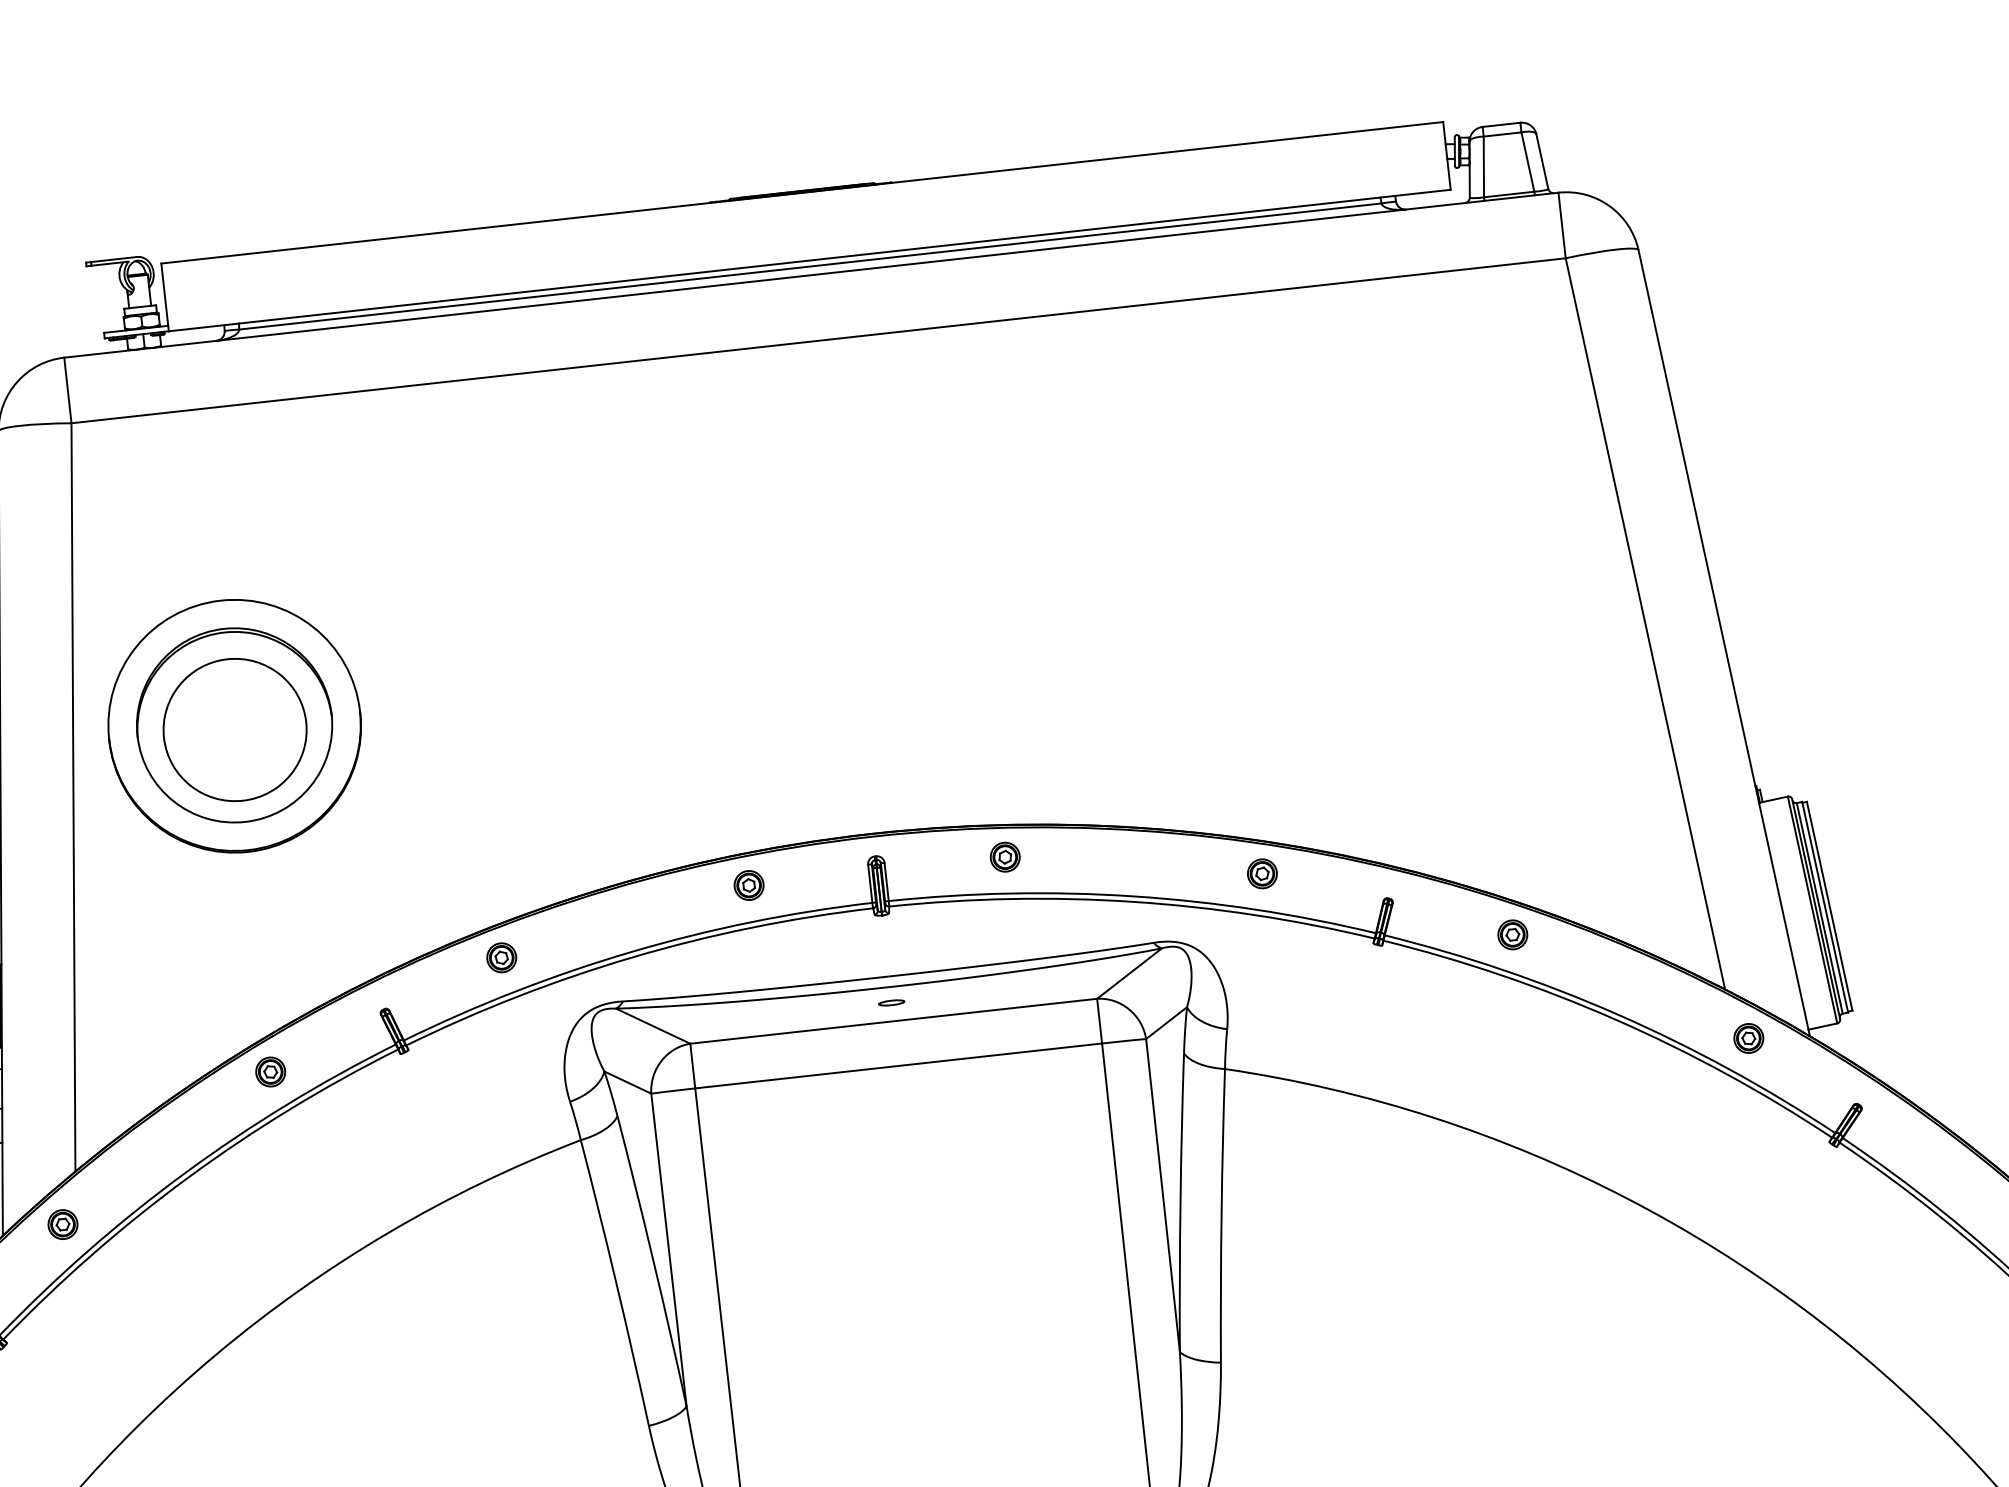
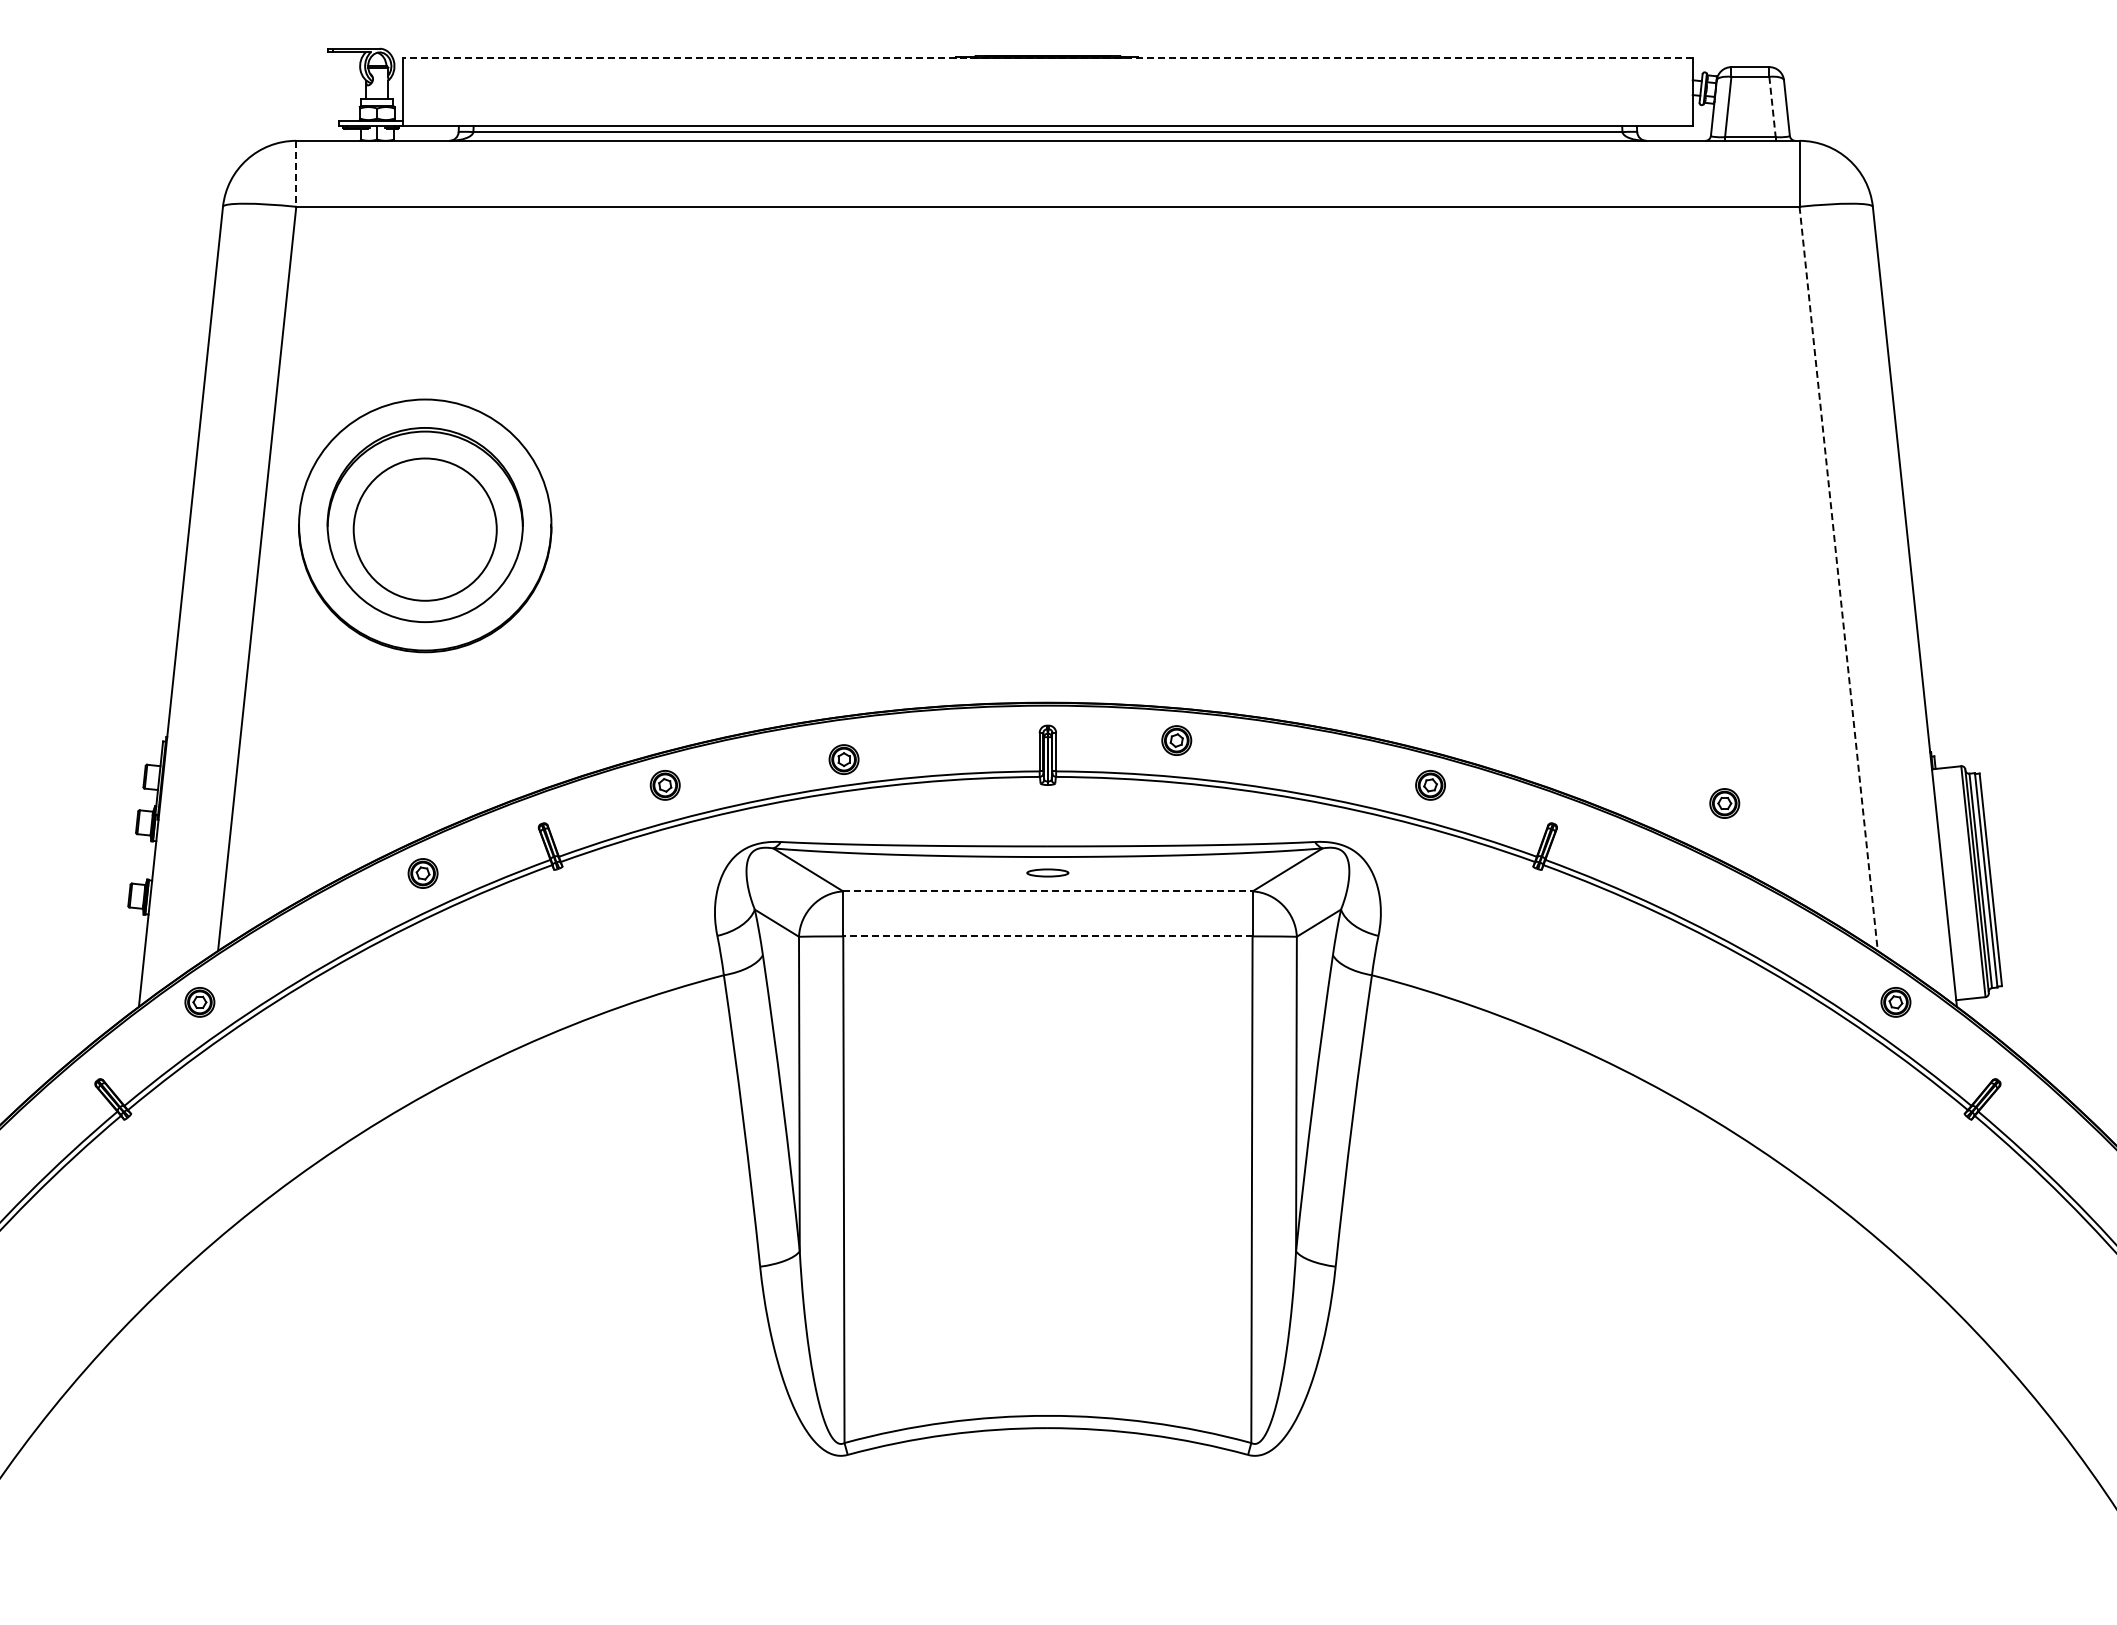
line: (1527, 162) -> (1772, 107), solid -> dashed
line: (801, 192) -> (1047, 57), solid -> dashed
line: (68, 390) -> (296, 173), solid -> dashed
line: (1645, 624) -> (1838, 579), solid -> dashed
part: (748, 885) -> (843, 759), moved
part: (1512, 934) -> (1724, 803), moved
part: (891, 1002) -> (1047, 872), size x1.6
line: (893, 1021) -> (1047, 891), solid -> dashed
line: (898, 1066) -> (1047, 936), solid -> dashed

